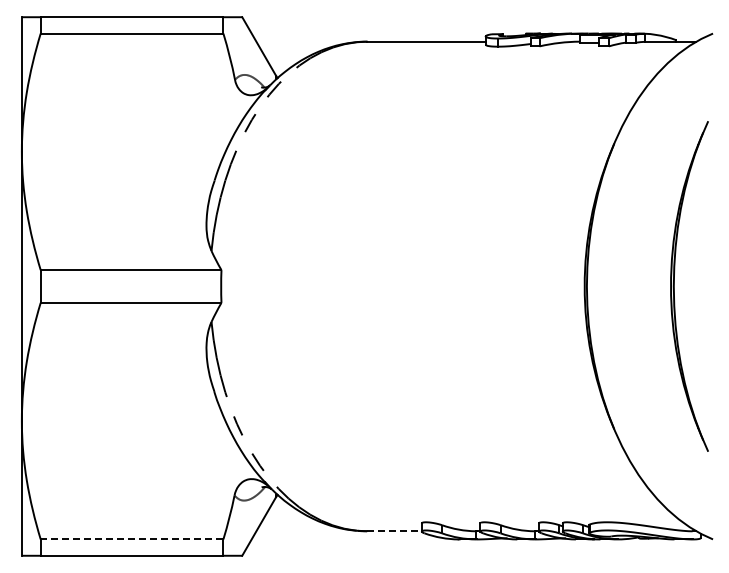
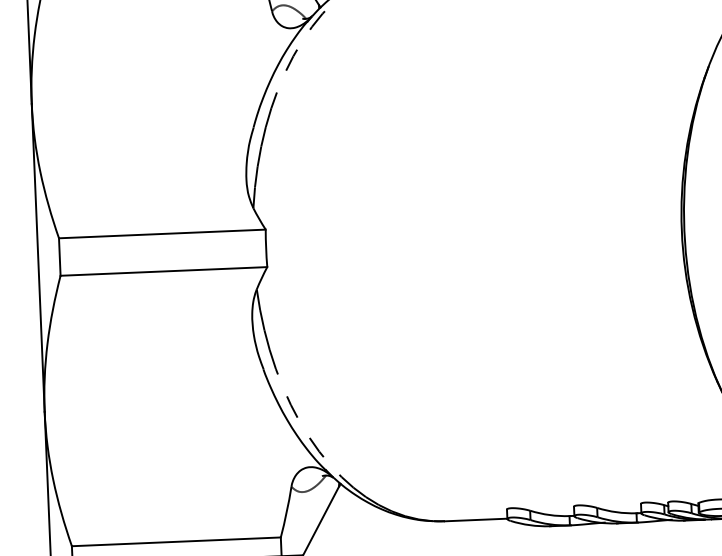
line: (395, 531) -> (477, 520), dashed -> solid
line: (131, 539) -> (175, 541), dashed -> solid

